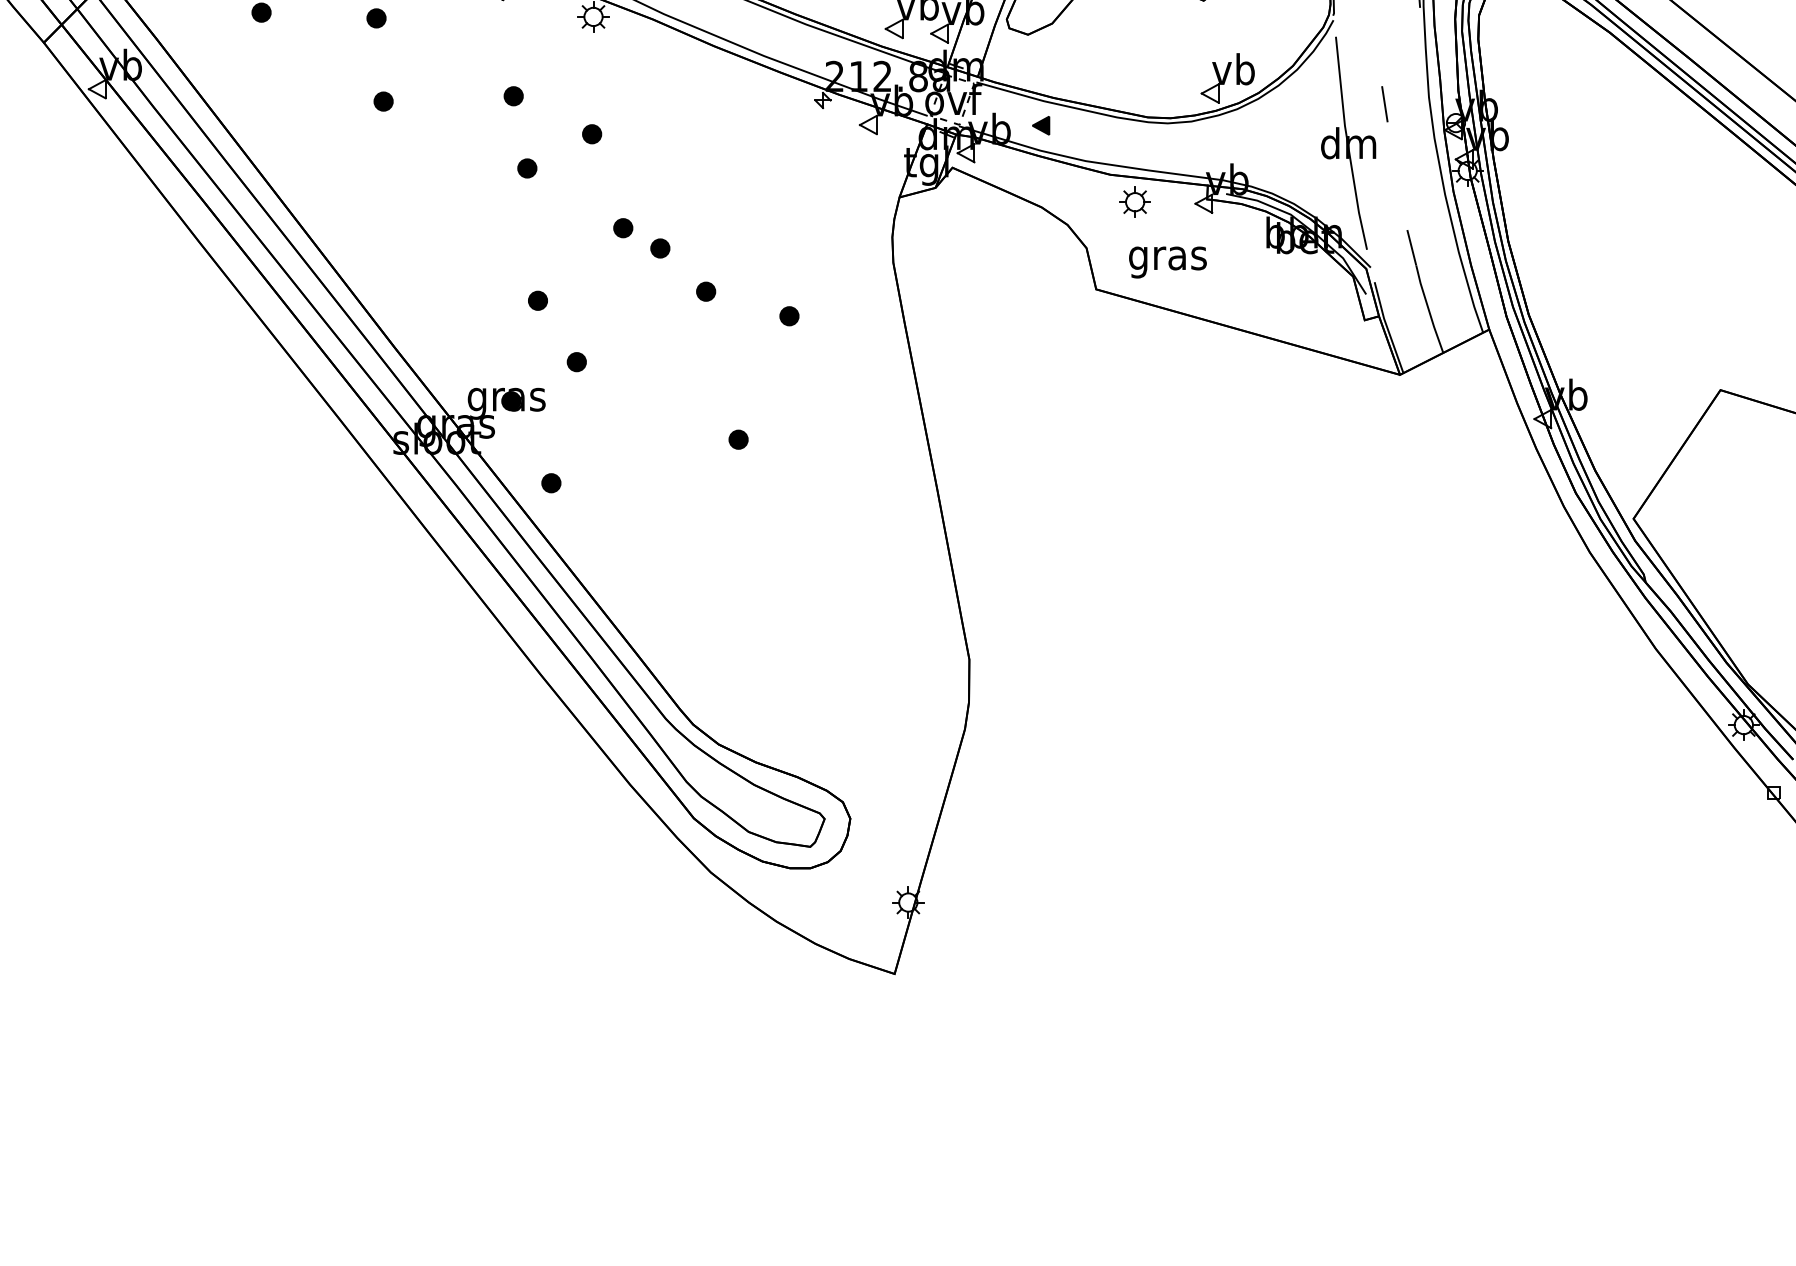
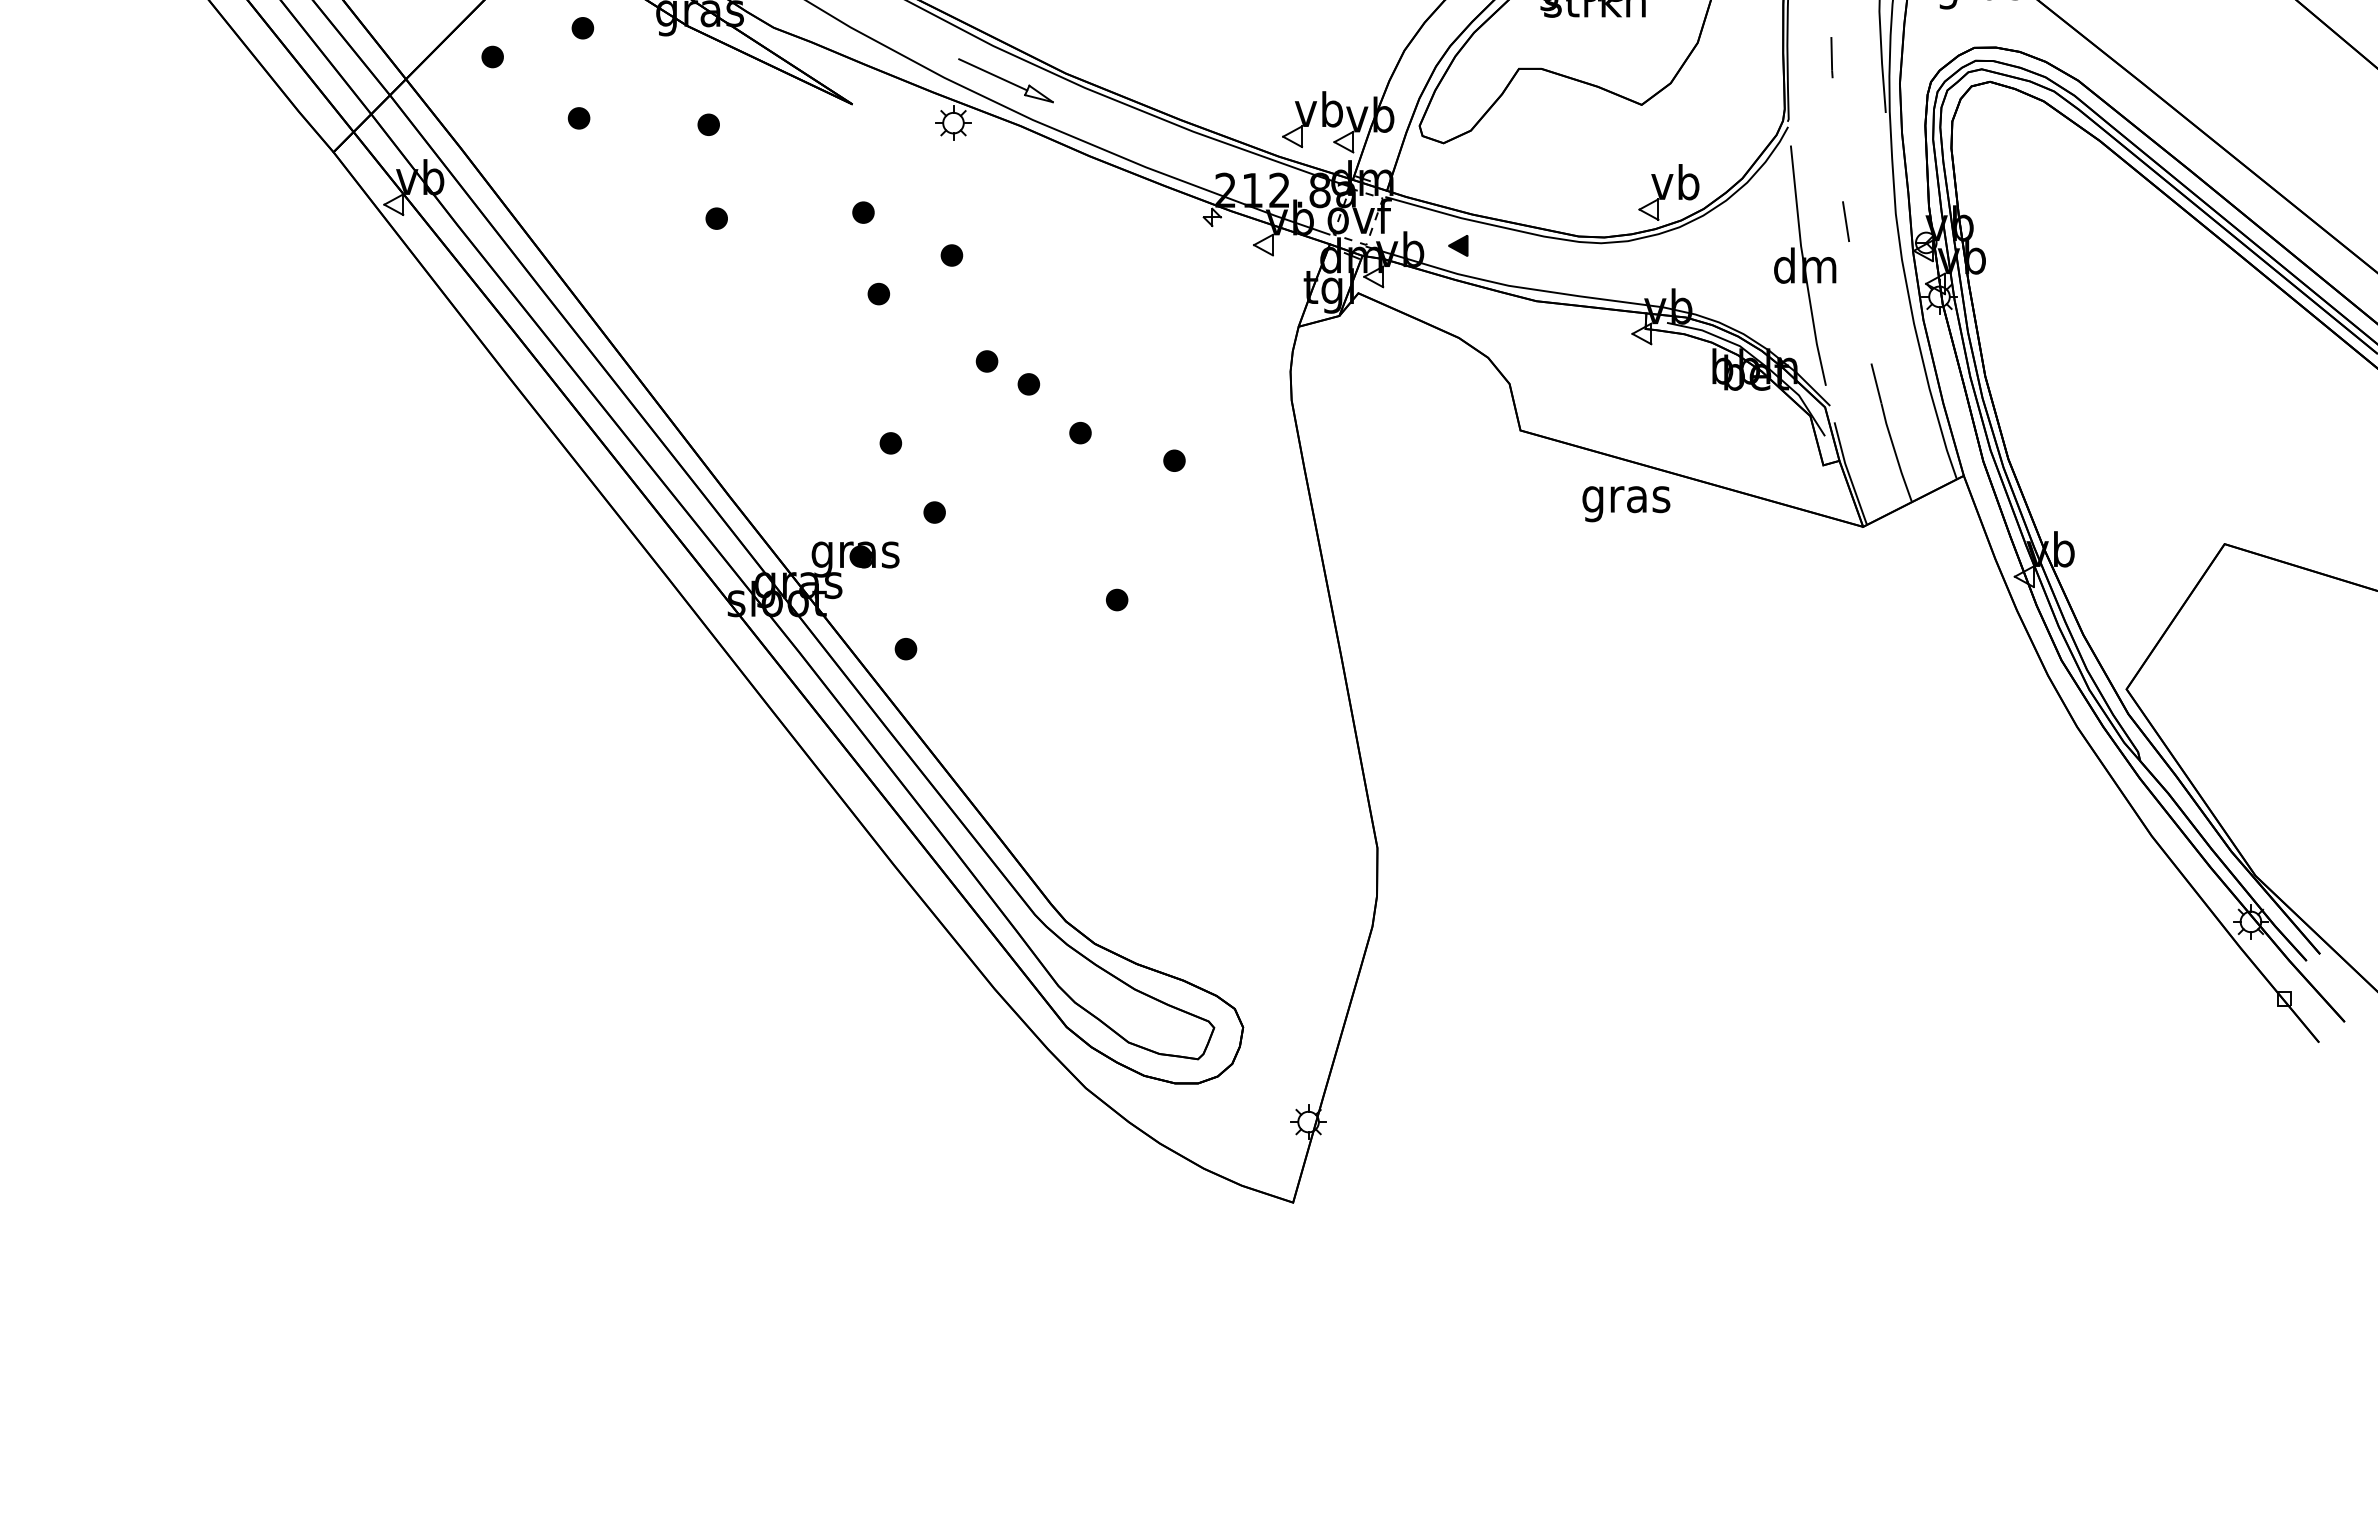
part: (1135, 201) -> (1564, 331), removed
text: (1168, 262) -> (1626, 504), moved

